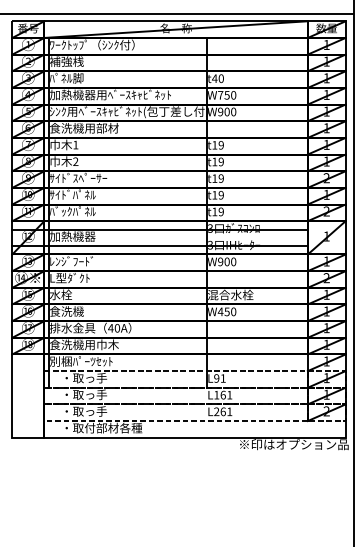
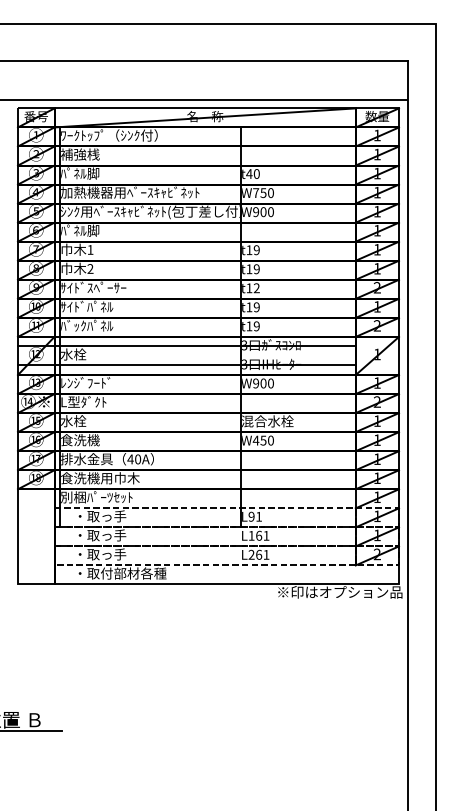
text: (84, 128) -> (100, 230), 食洗機用部材 -> ﾊﾟﾈﾙ脚
text: (221, 178) -> (256, 288), t19 -> t12
text: (72, 236) -> (86, 354), 加熱機器 -> 水栓

